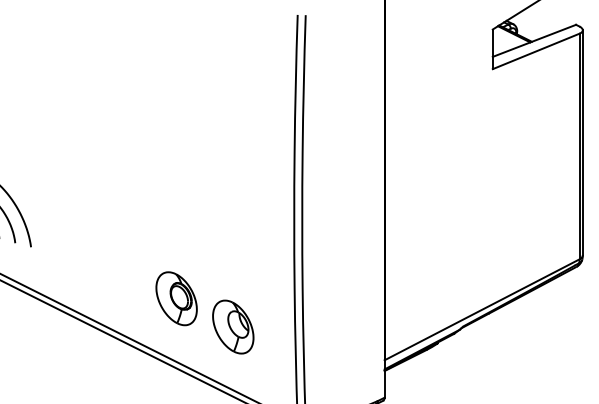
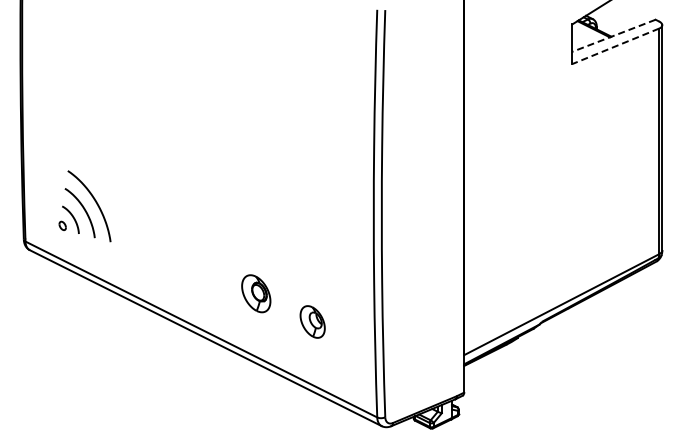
line: (533, 40) -> (613, 35), solid -> dashed
line: (535, 51) -> (615, 46), solid -> dashed
part: (176, 298) -> (256, 293), size x0.7
part: (232, 326) -> (312, 321), size x0.6

